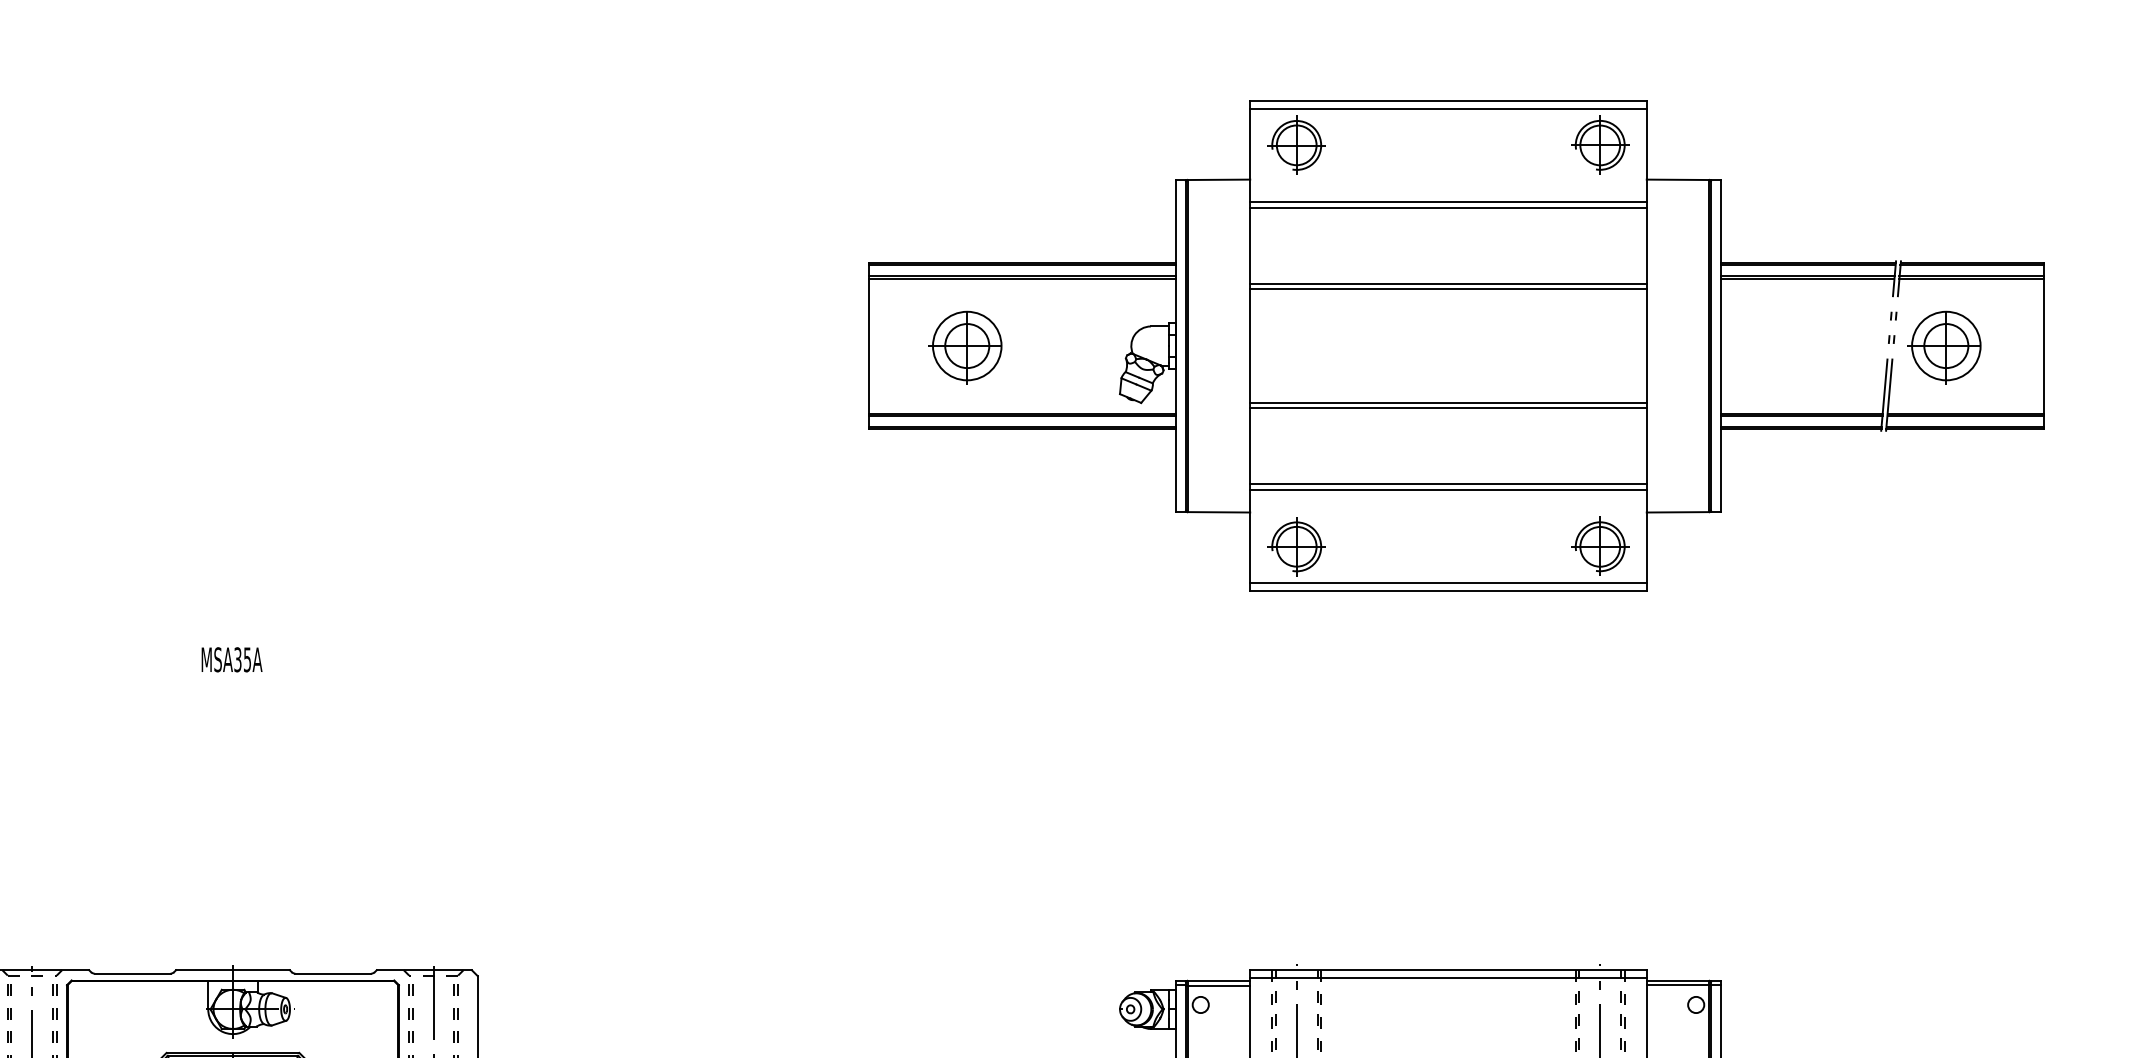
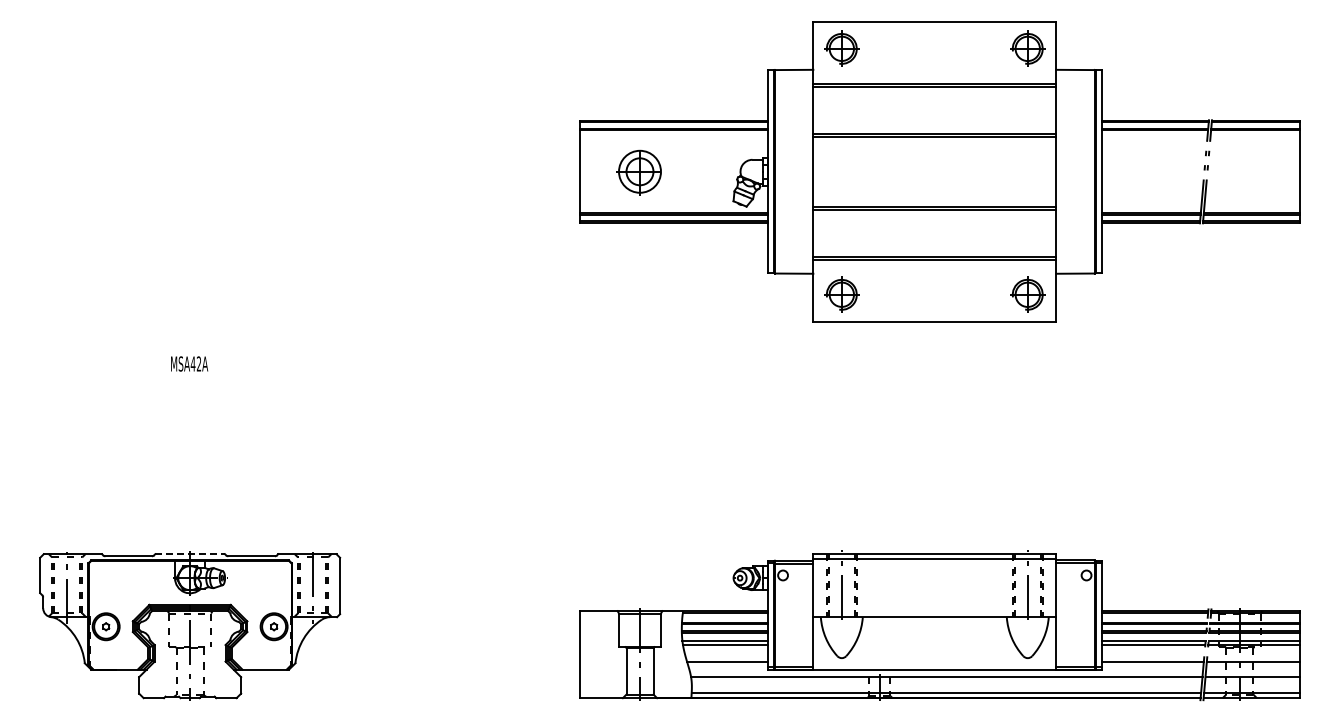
line: (1447, 108) -> (934, 26), removed
part: (1944, 347) -> (1238, 172), removed
line: (1447, 583) -> (934, 317), removed
text: (241, 658) -> (195, 363), MSA35A -> MSA42A
line: (233, 970) -> (190, 554), solid -> dashed

